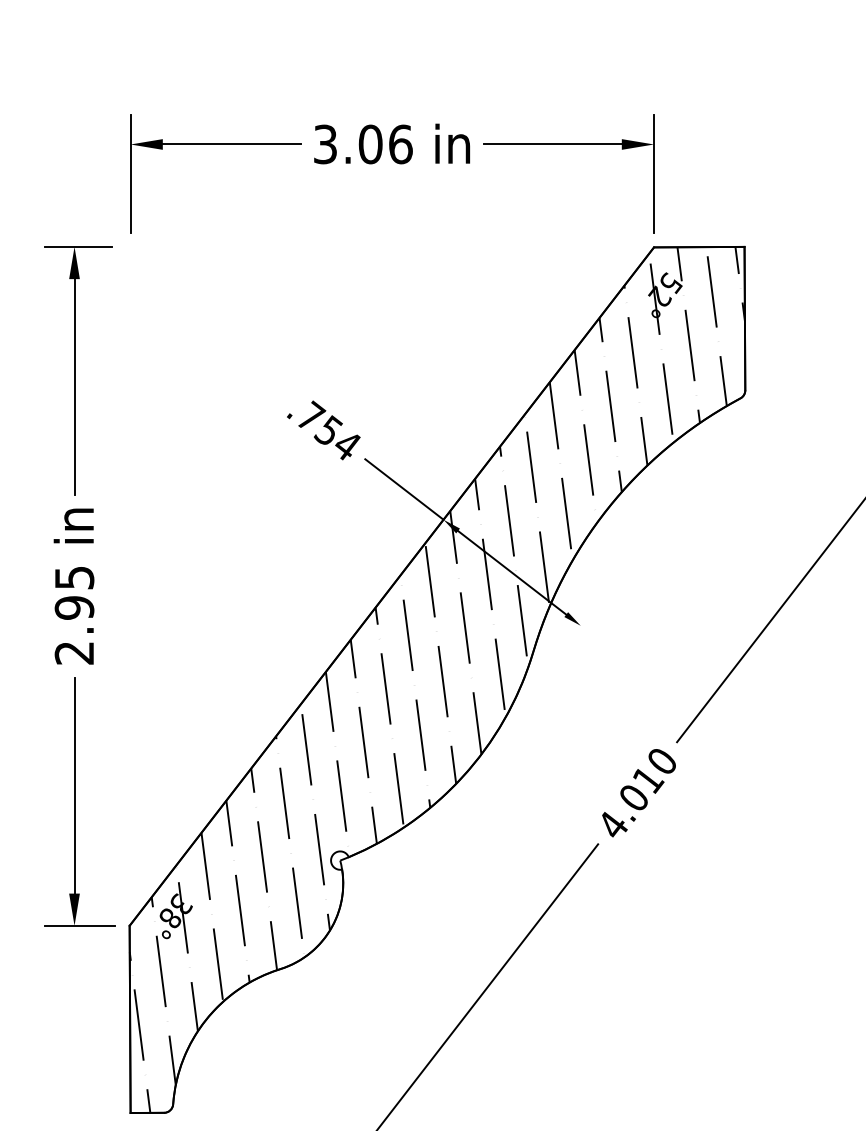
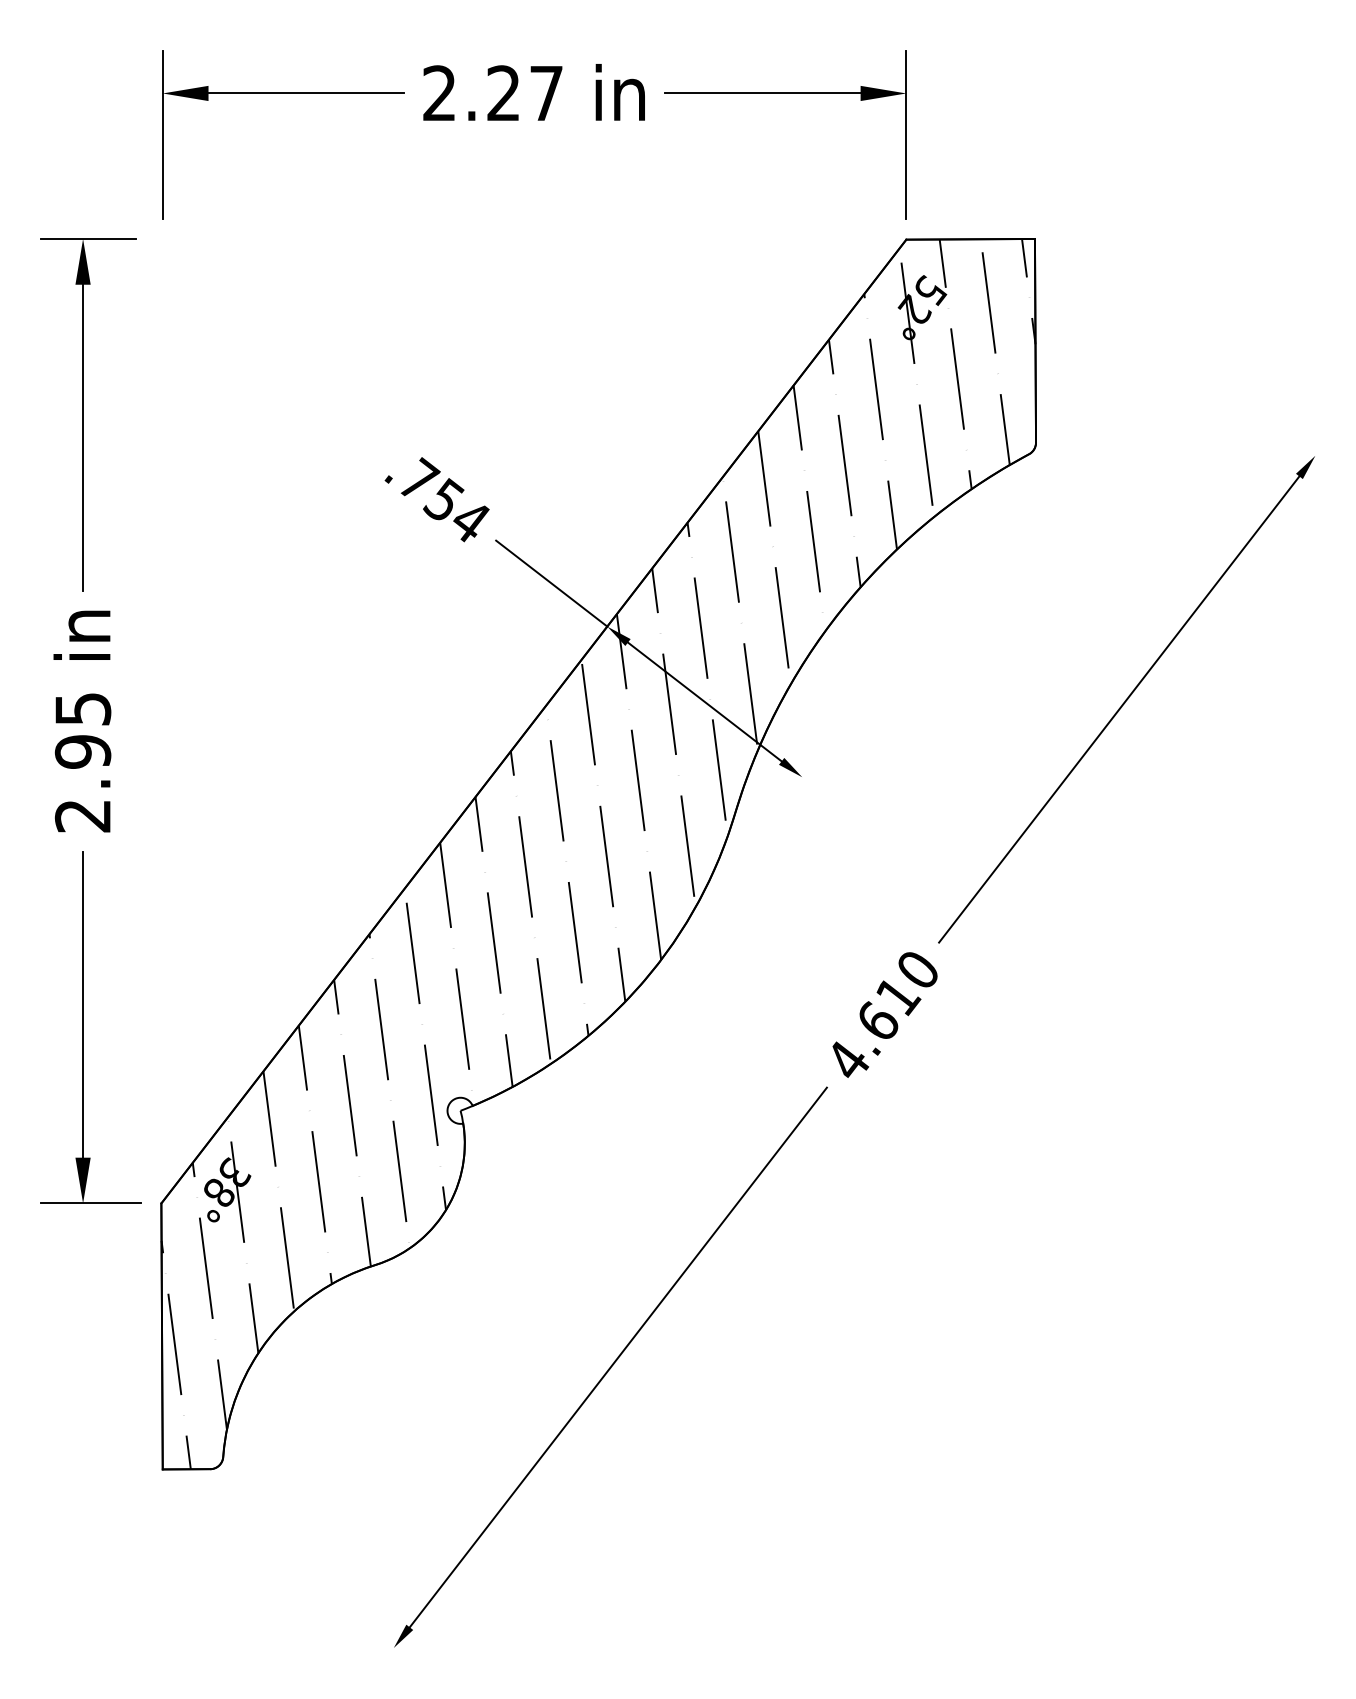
text: (363, 144) -> (493, 93), 3.06 -> 2.27
text: (634, 797) -> (878, 1020), 4.010 -> 4.610

